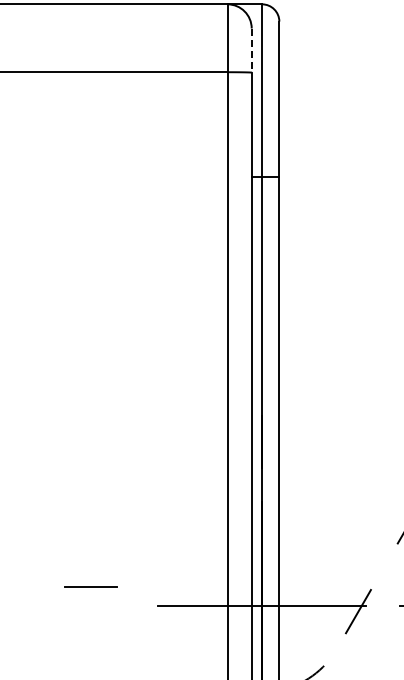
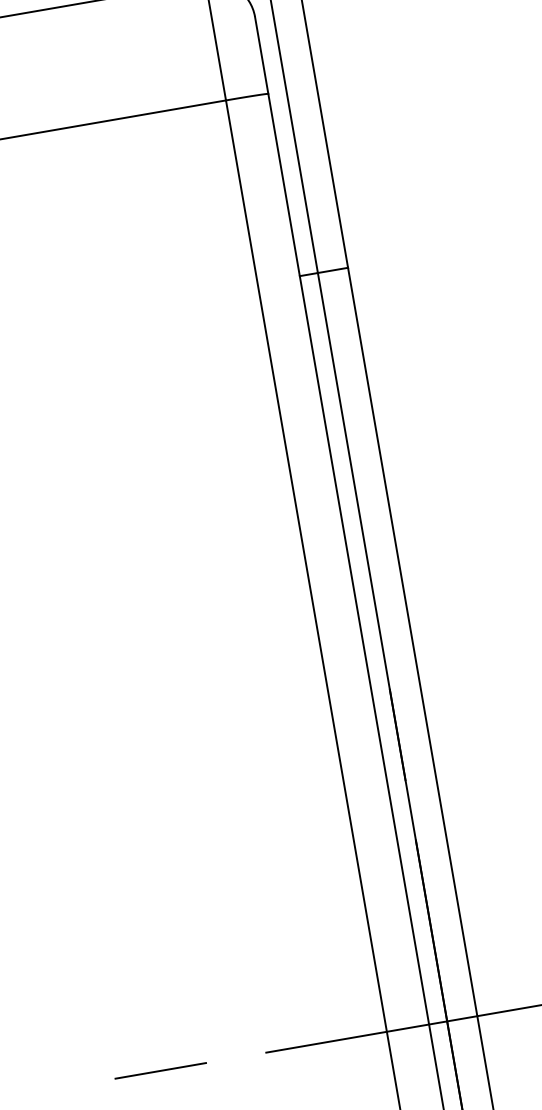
line: (251, 51) -> (261, 57), dashed -> solid
line: (90, 586) -> (159, 1070), moved

